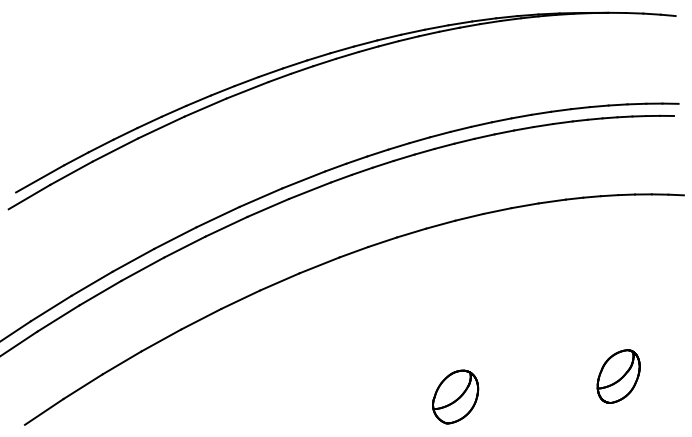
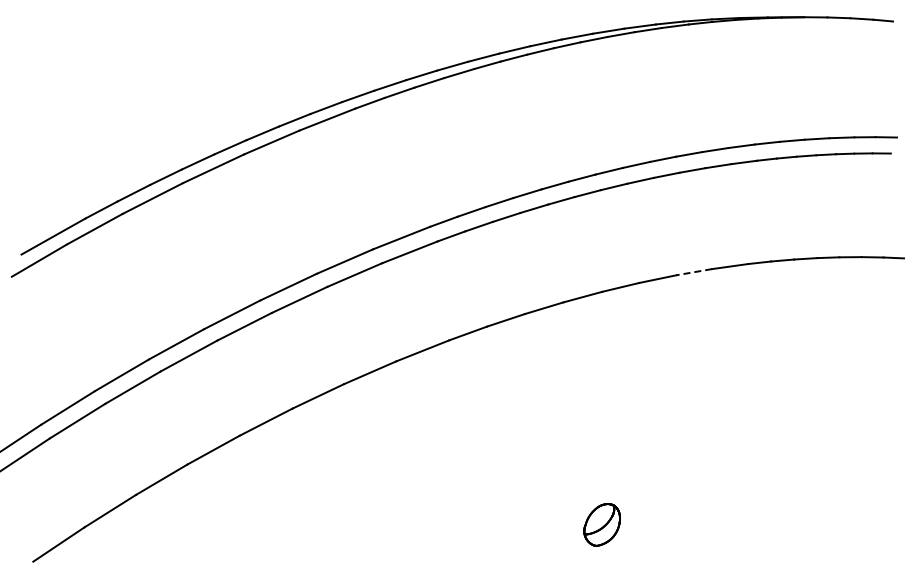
line: (524, 206) -> (693, 272), solid -> dashed
part: (618, 376) -> (817, 497), removed
part: (454, 396) -> (601, 524), size x0.6

